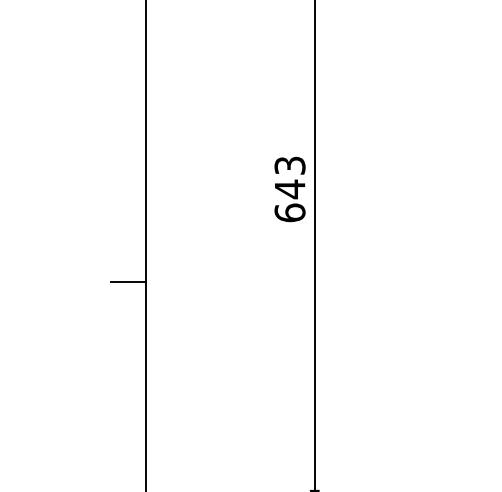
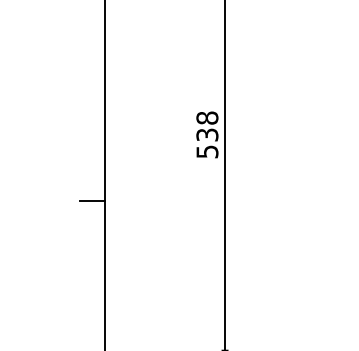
text: (289, 189) -> (207, 135), 643 -> 538

